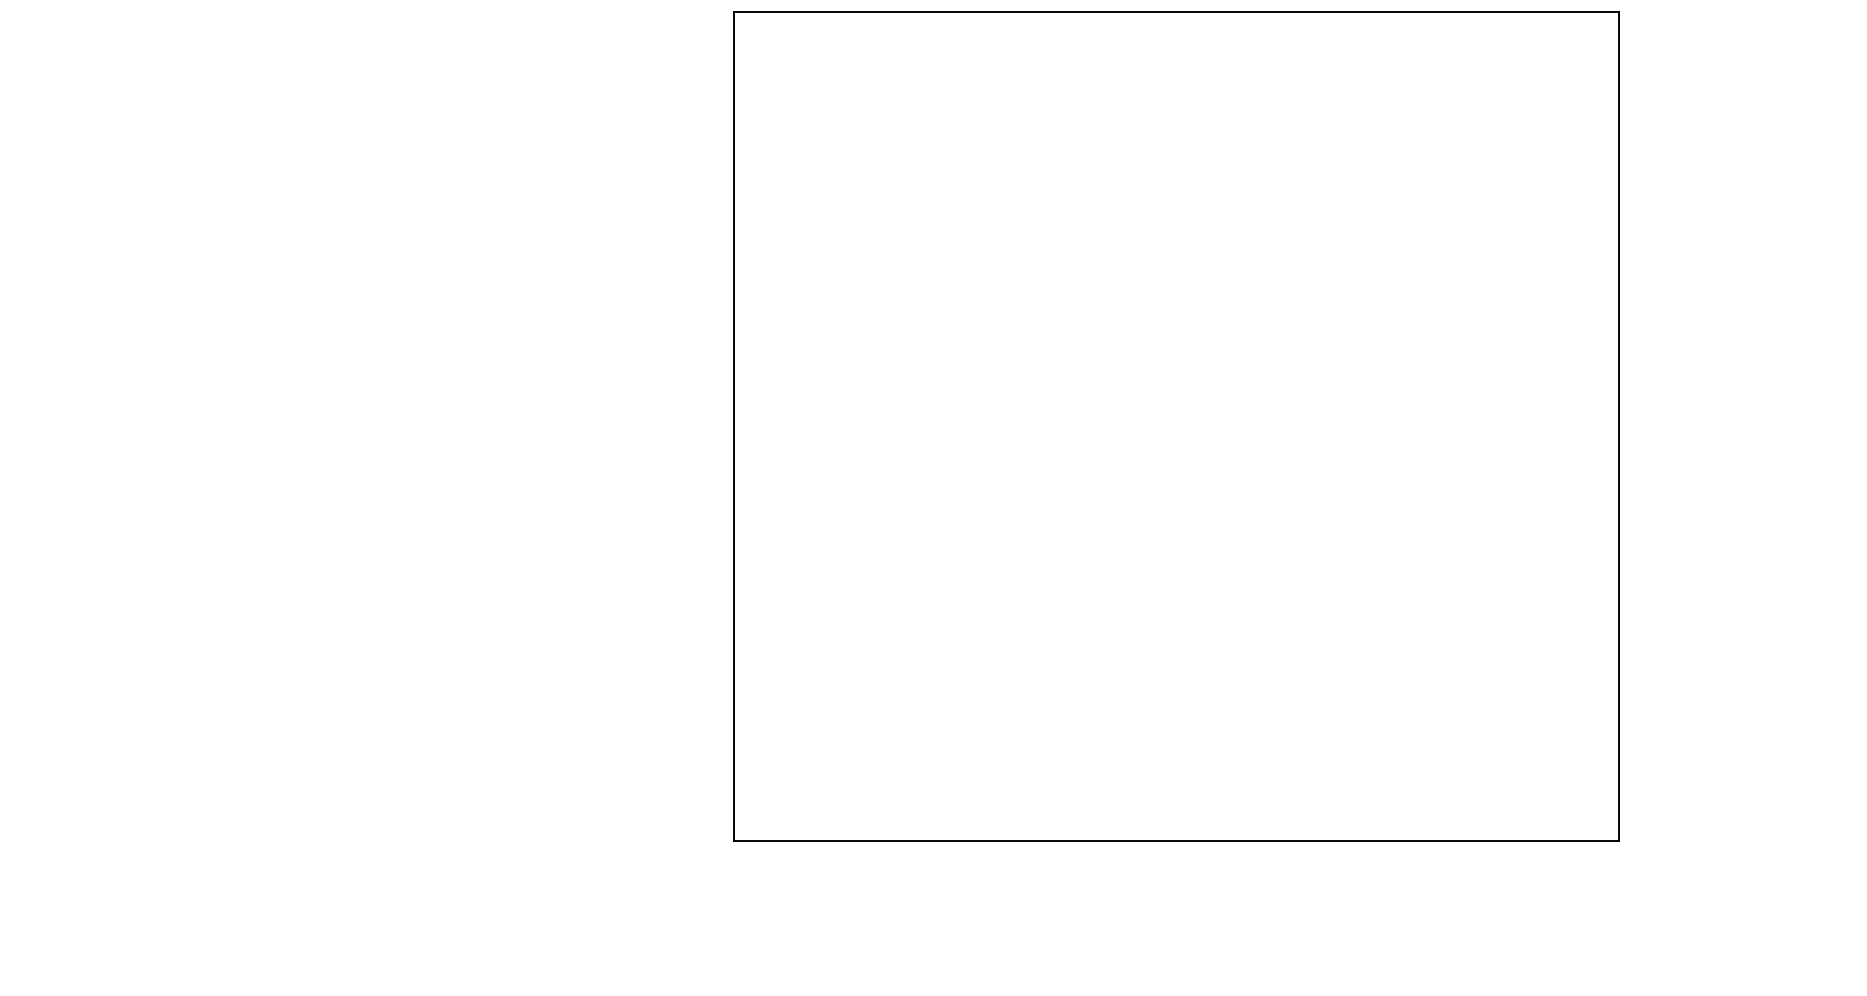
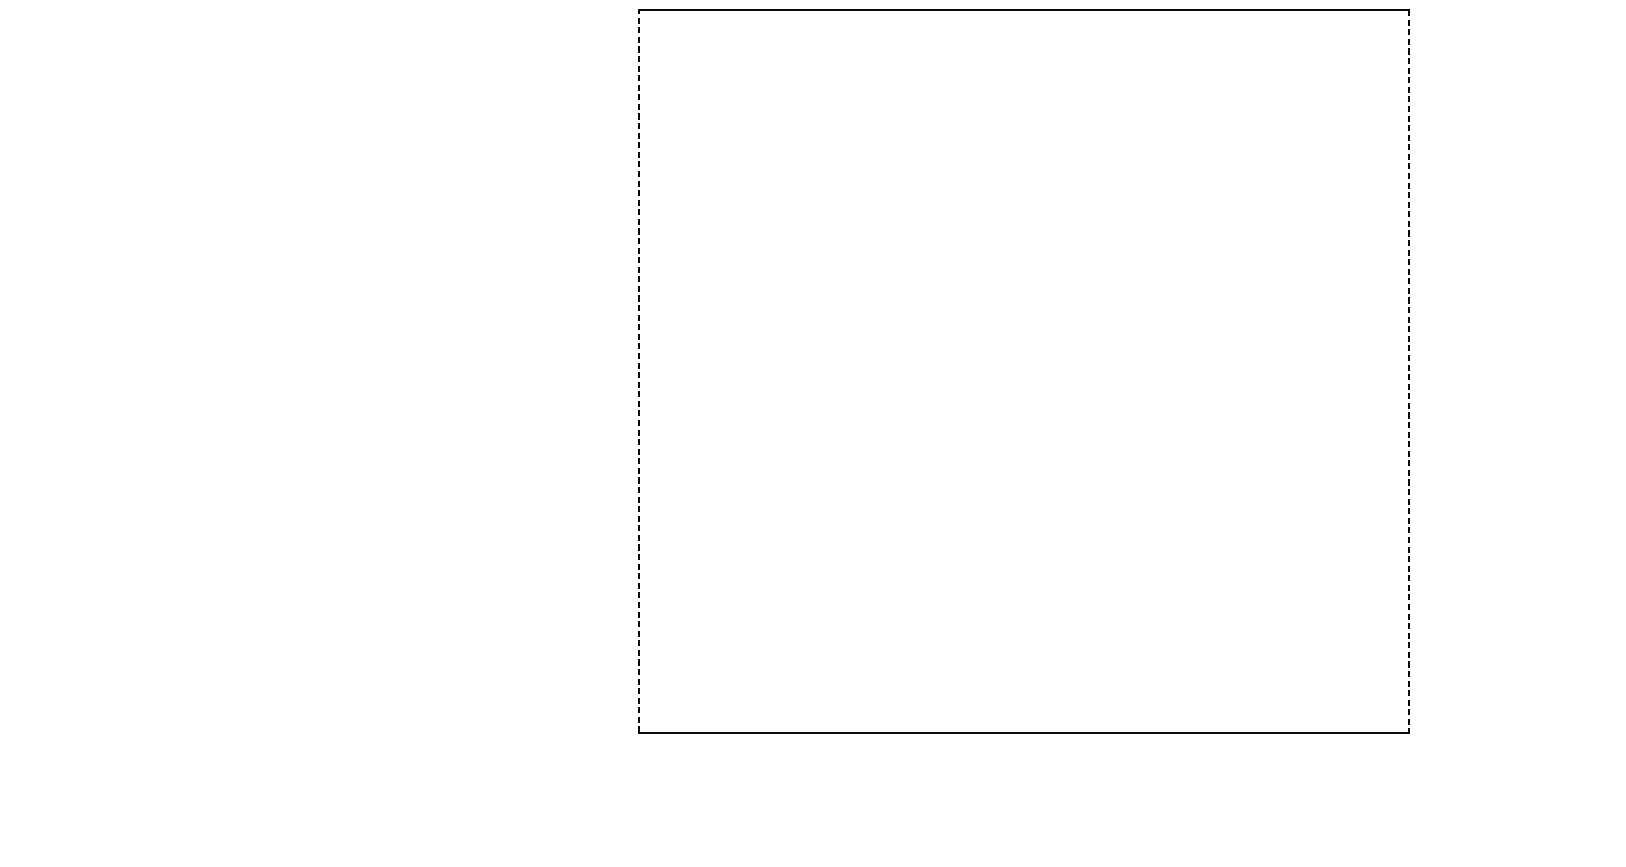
line: (733, 426) -> (638, 371), solid -> dashed
line: (1618, 426) -> (1409, 371), solid -> dashed

